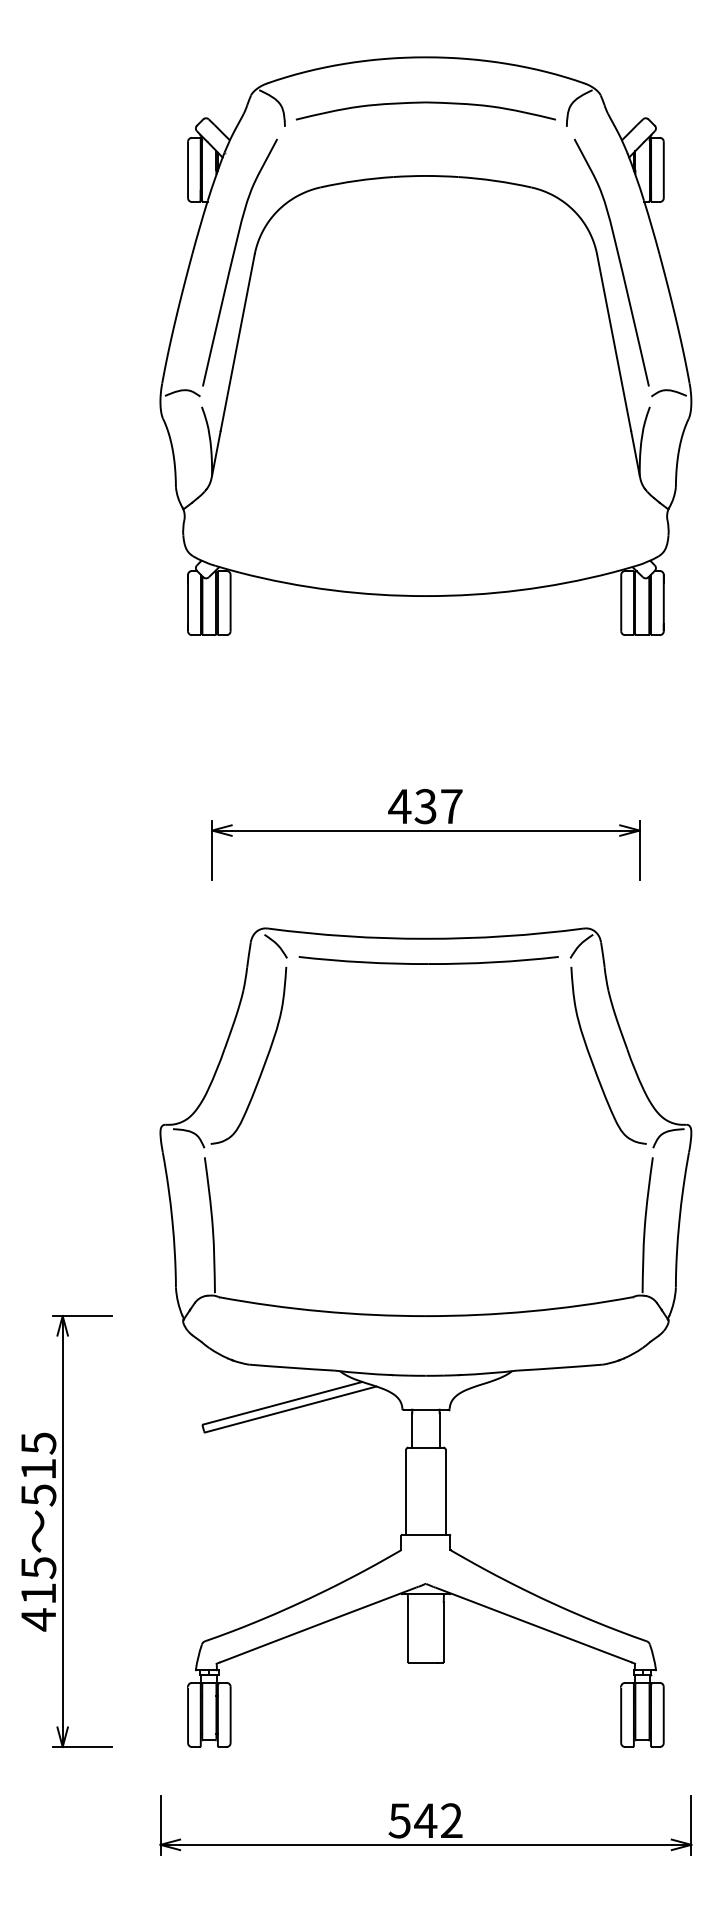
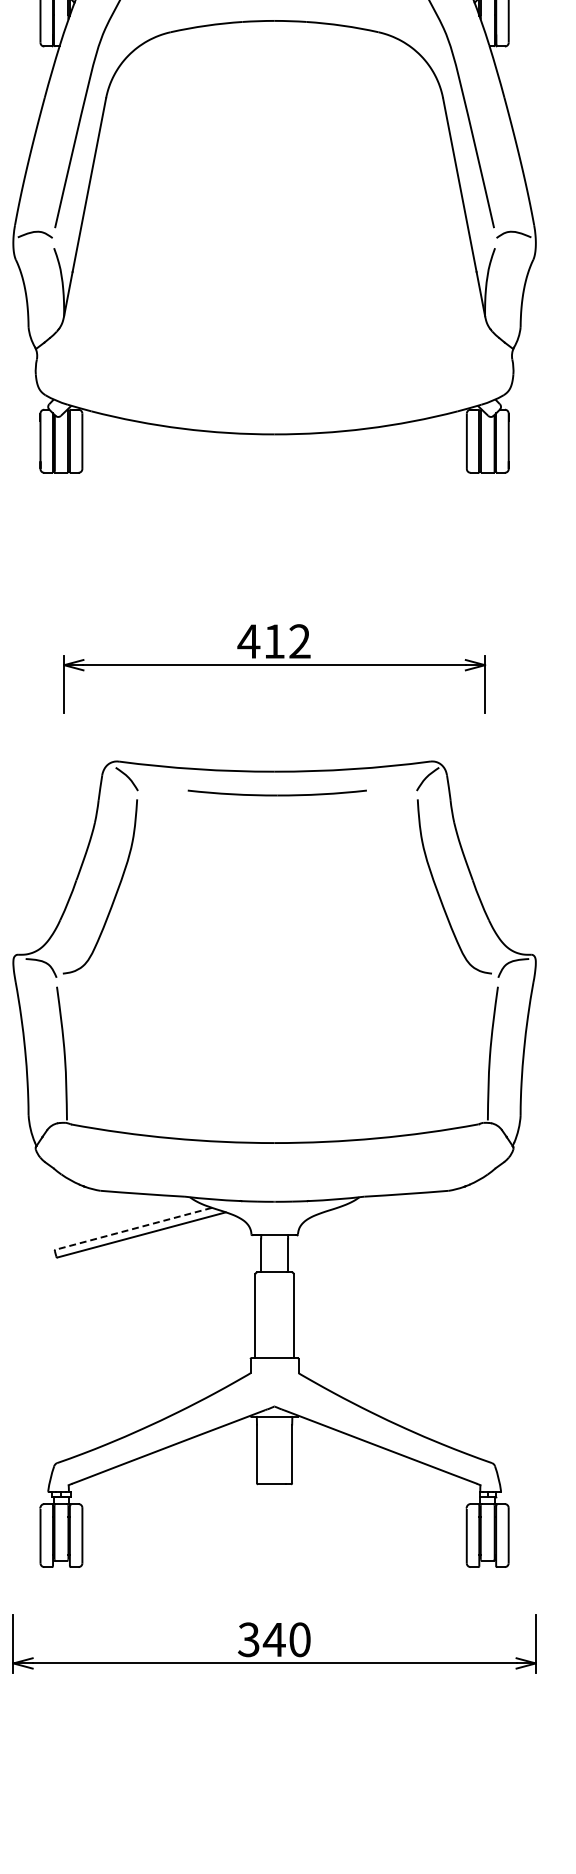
text: (438, 806) -> (286, 641), 437 -> 412
part: (428, 960) -> (277, 793), size x0.7
line: (282, 1403) -> (133, 1229), solid -> dashed
text: (425, 1820) -> (274, 1639), 542 -> 340

